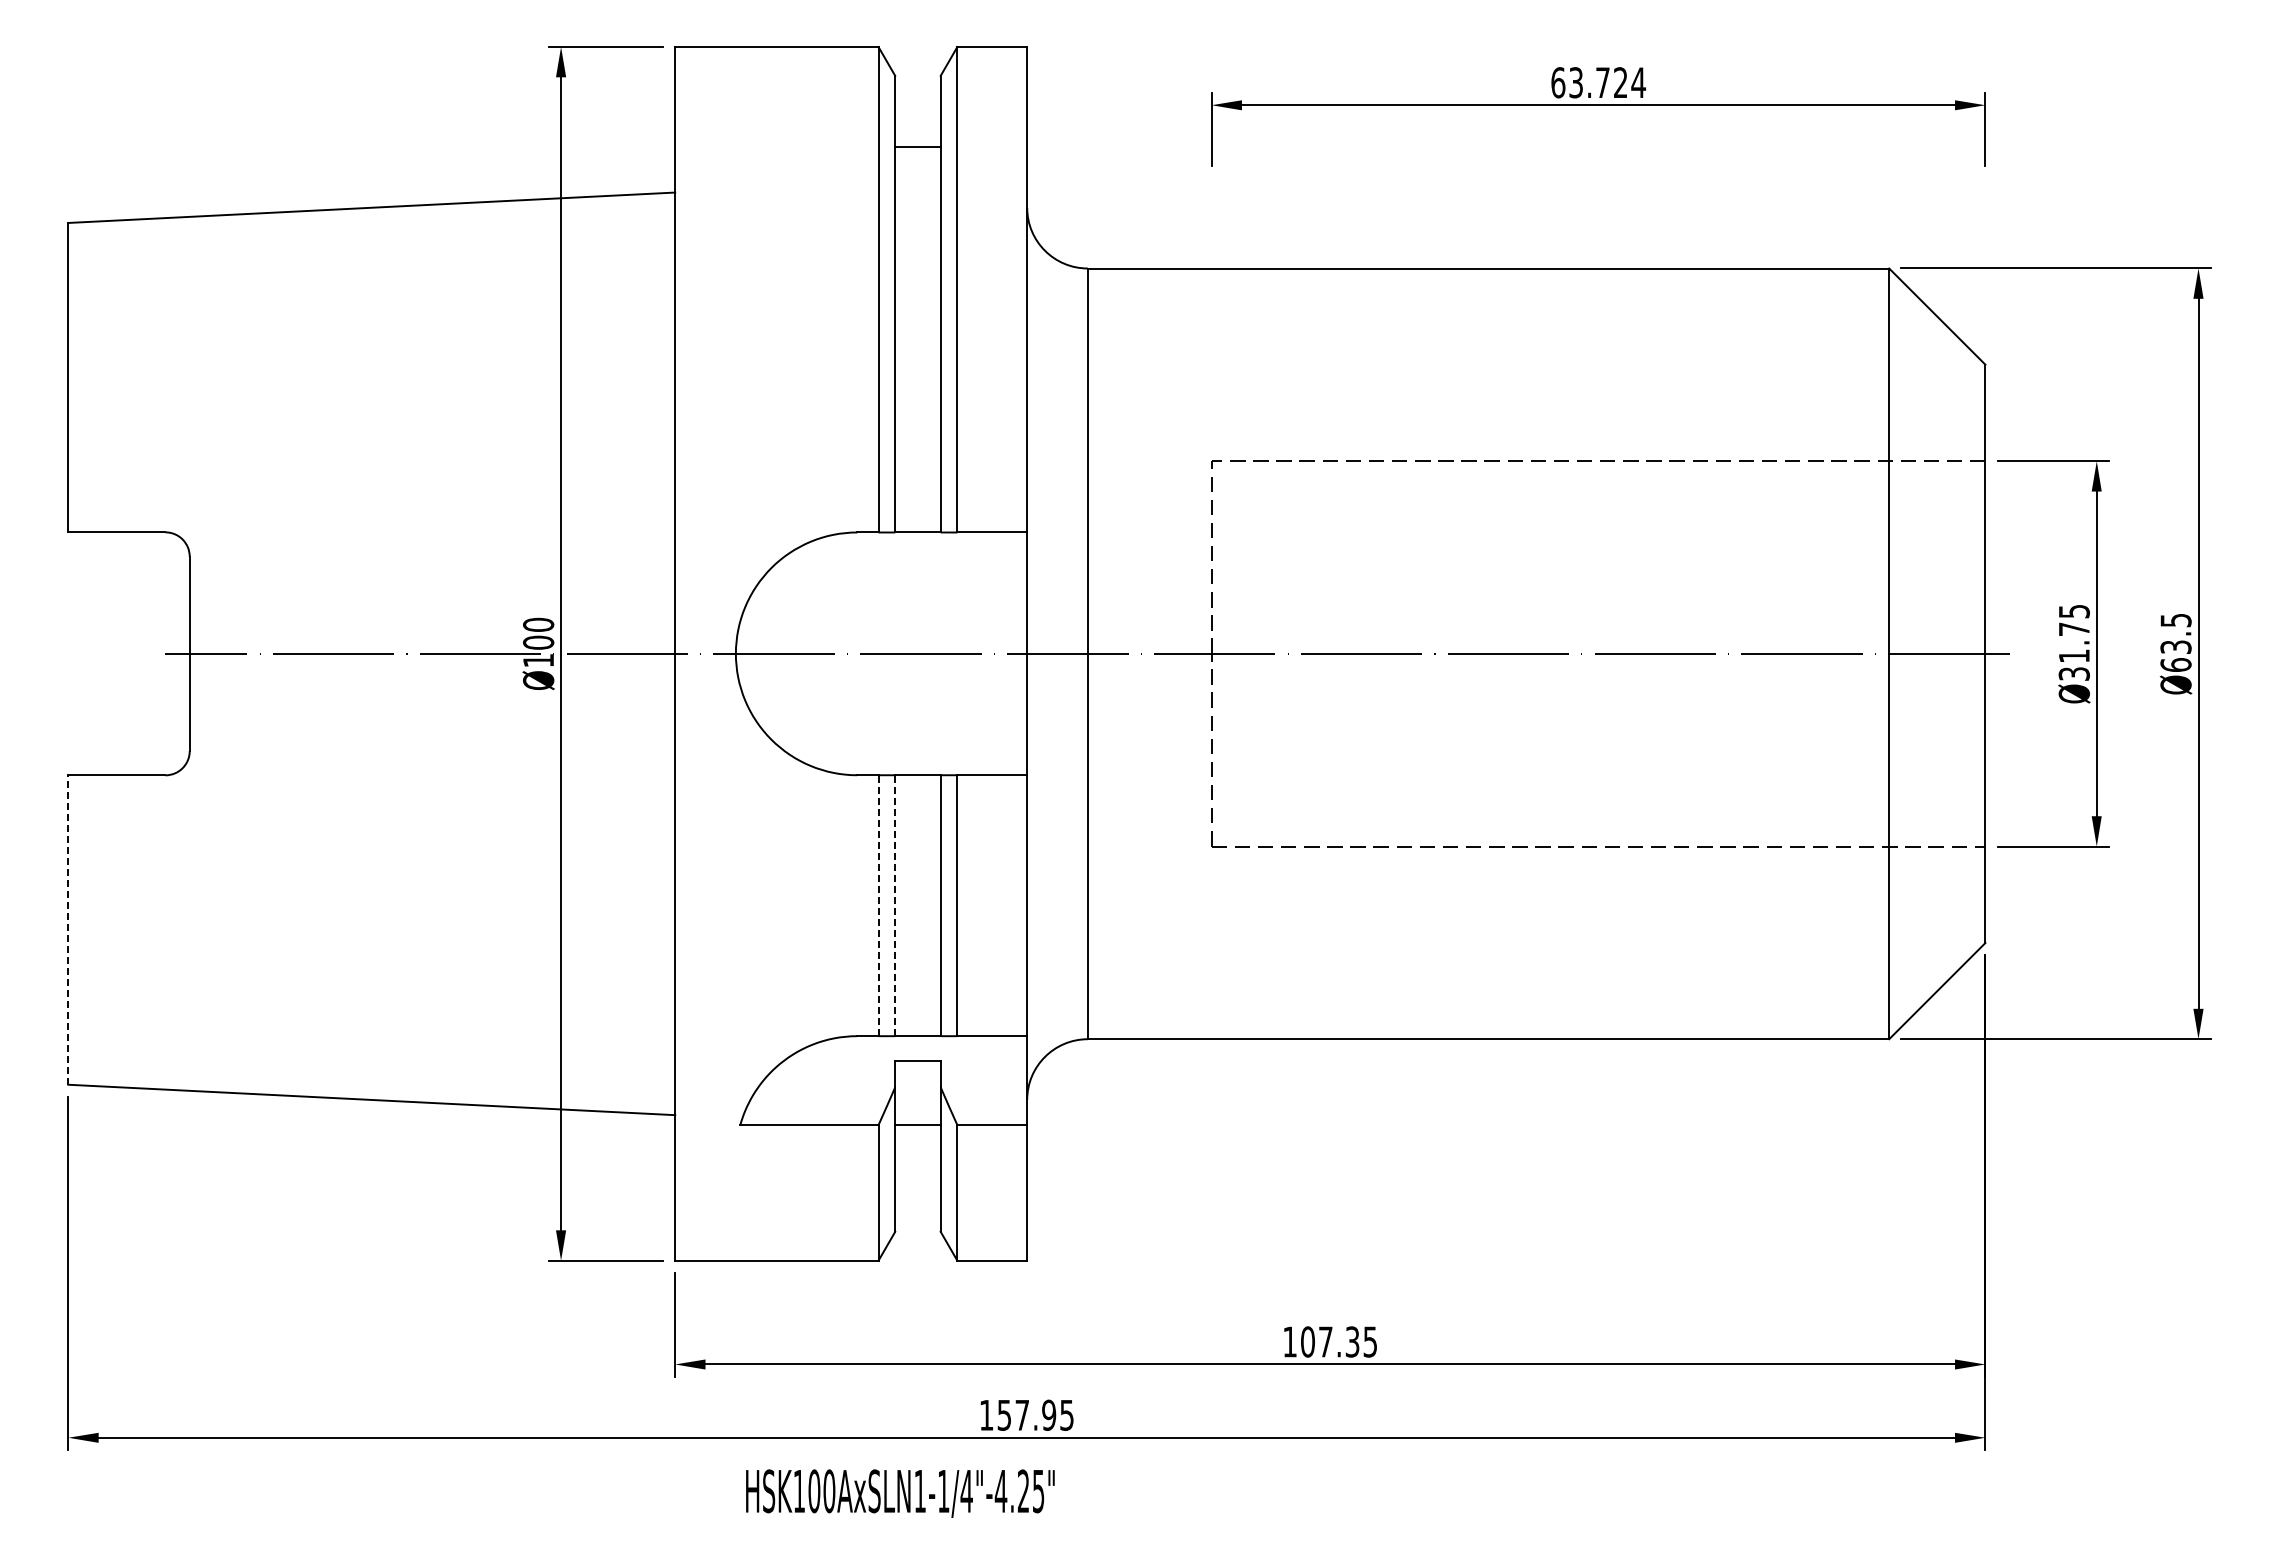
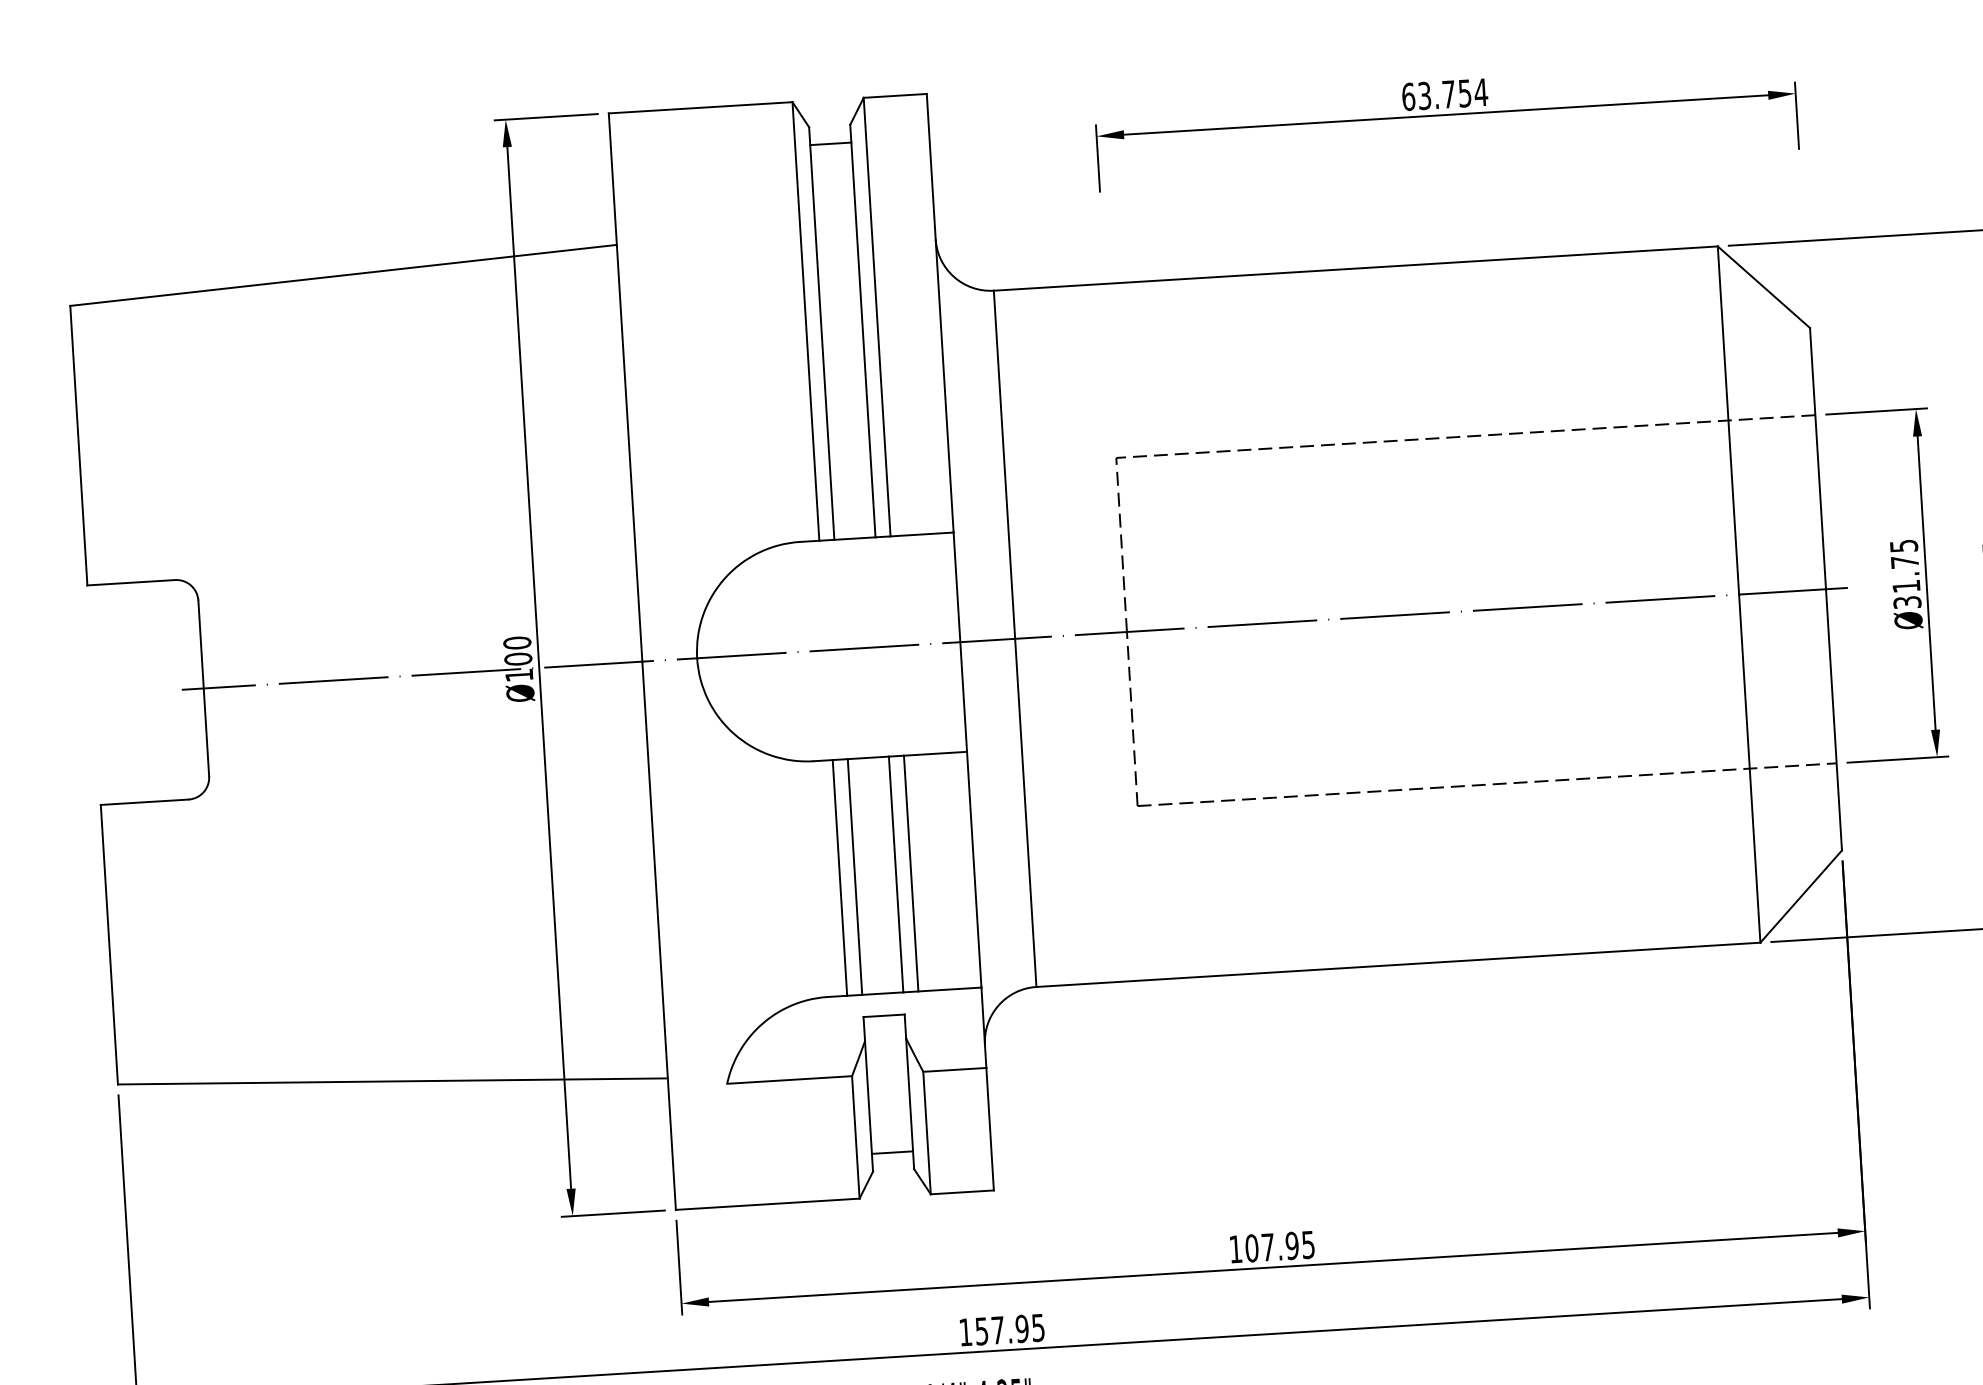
text: (1620, 82) -> (1464, 93), 63.724 -> 63.754
line: (917, 146) -> (830, 143), moved
line: (878, 905) -> (839, 877), dashed -> solid
line: (895, 905) -> (855, 876), dashed -> solid
line: (68, 930) -> (109, 945), dashed -> solid
line: (917, 1125) -> (892, 1152), moved
text: (1352, 1341) -> (1292, 1245), 107.35 -> 107.95

